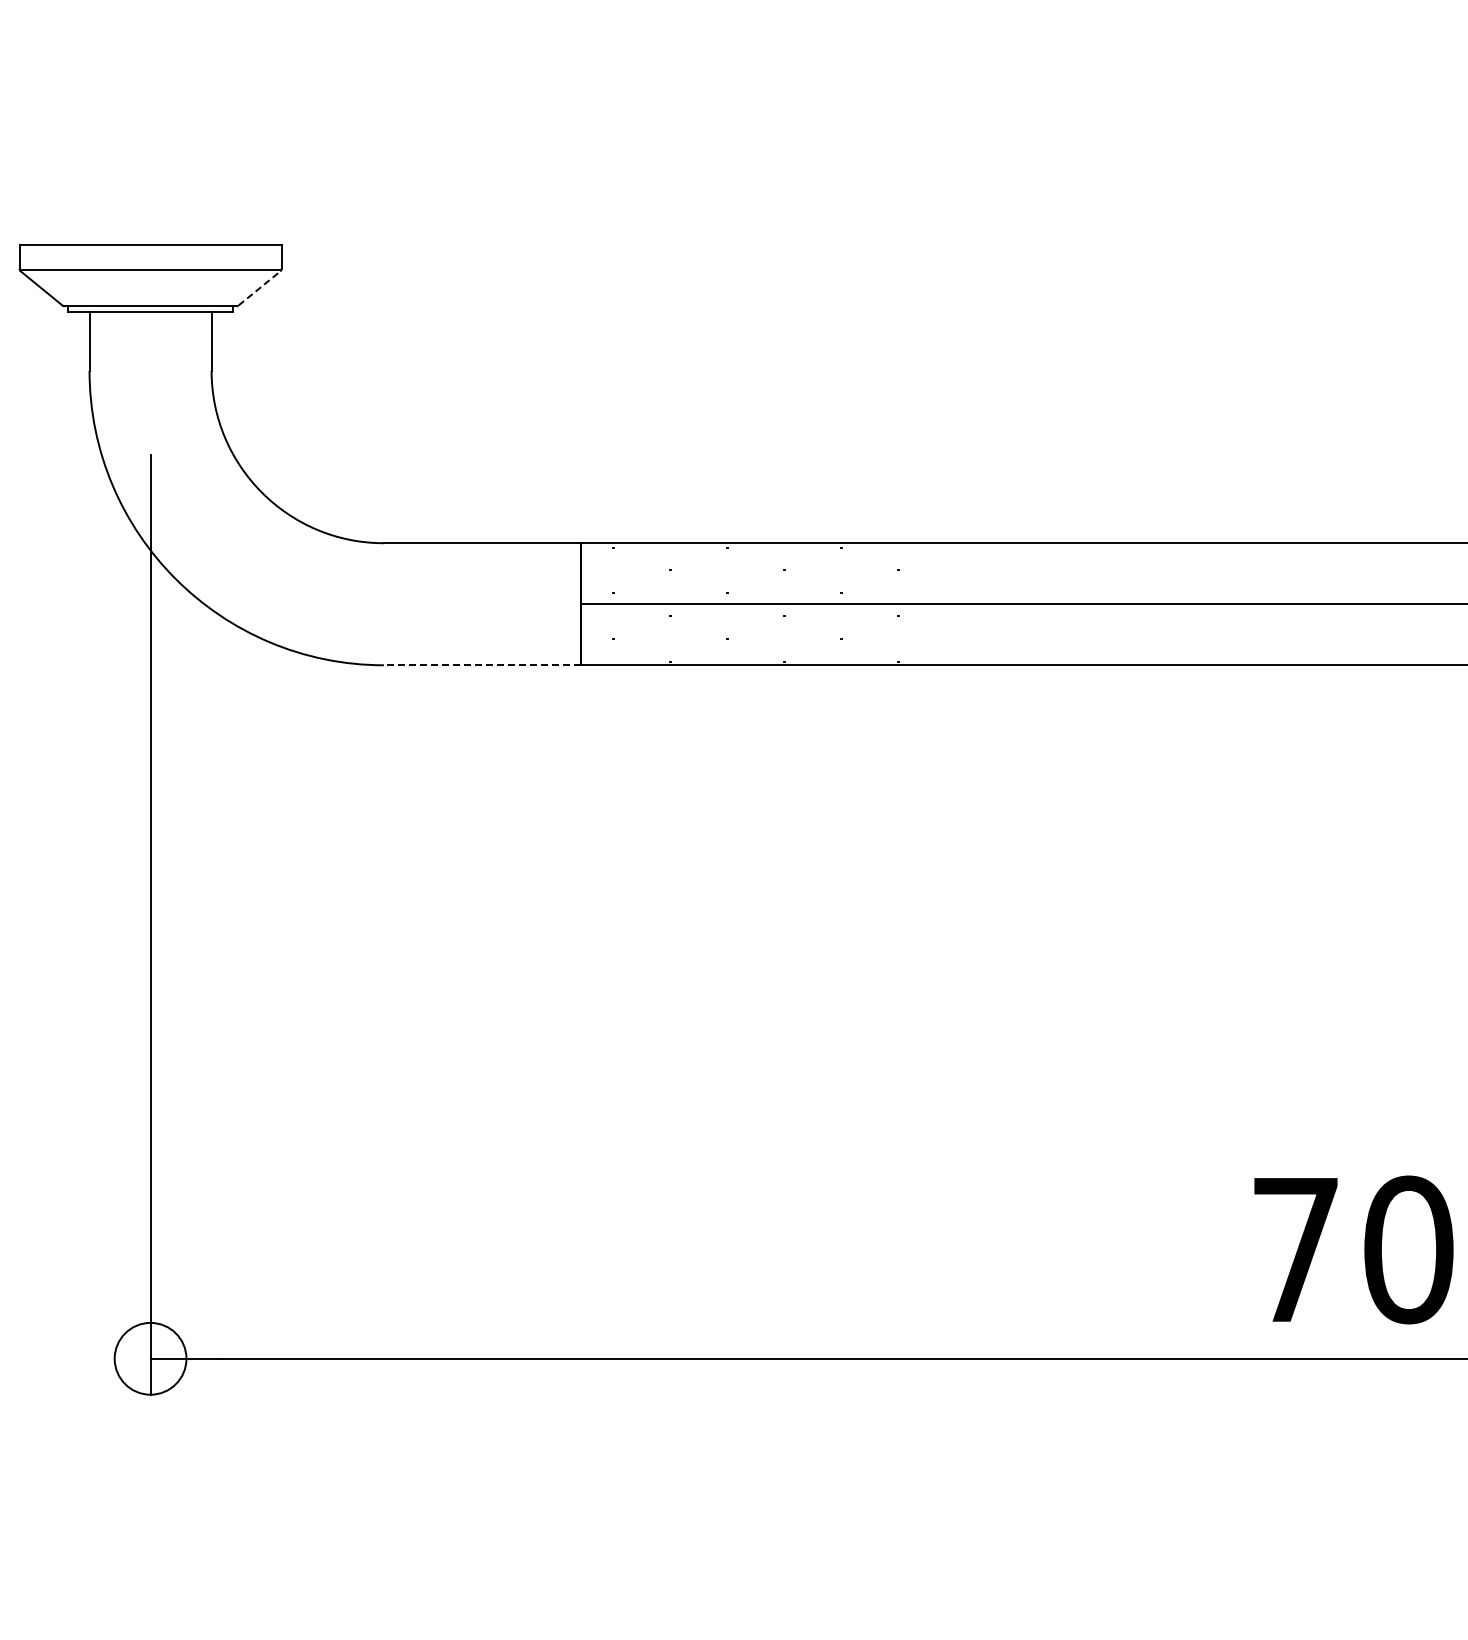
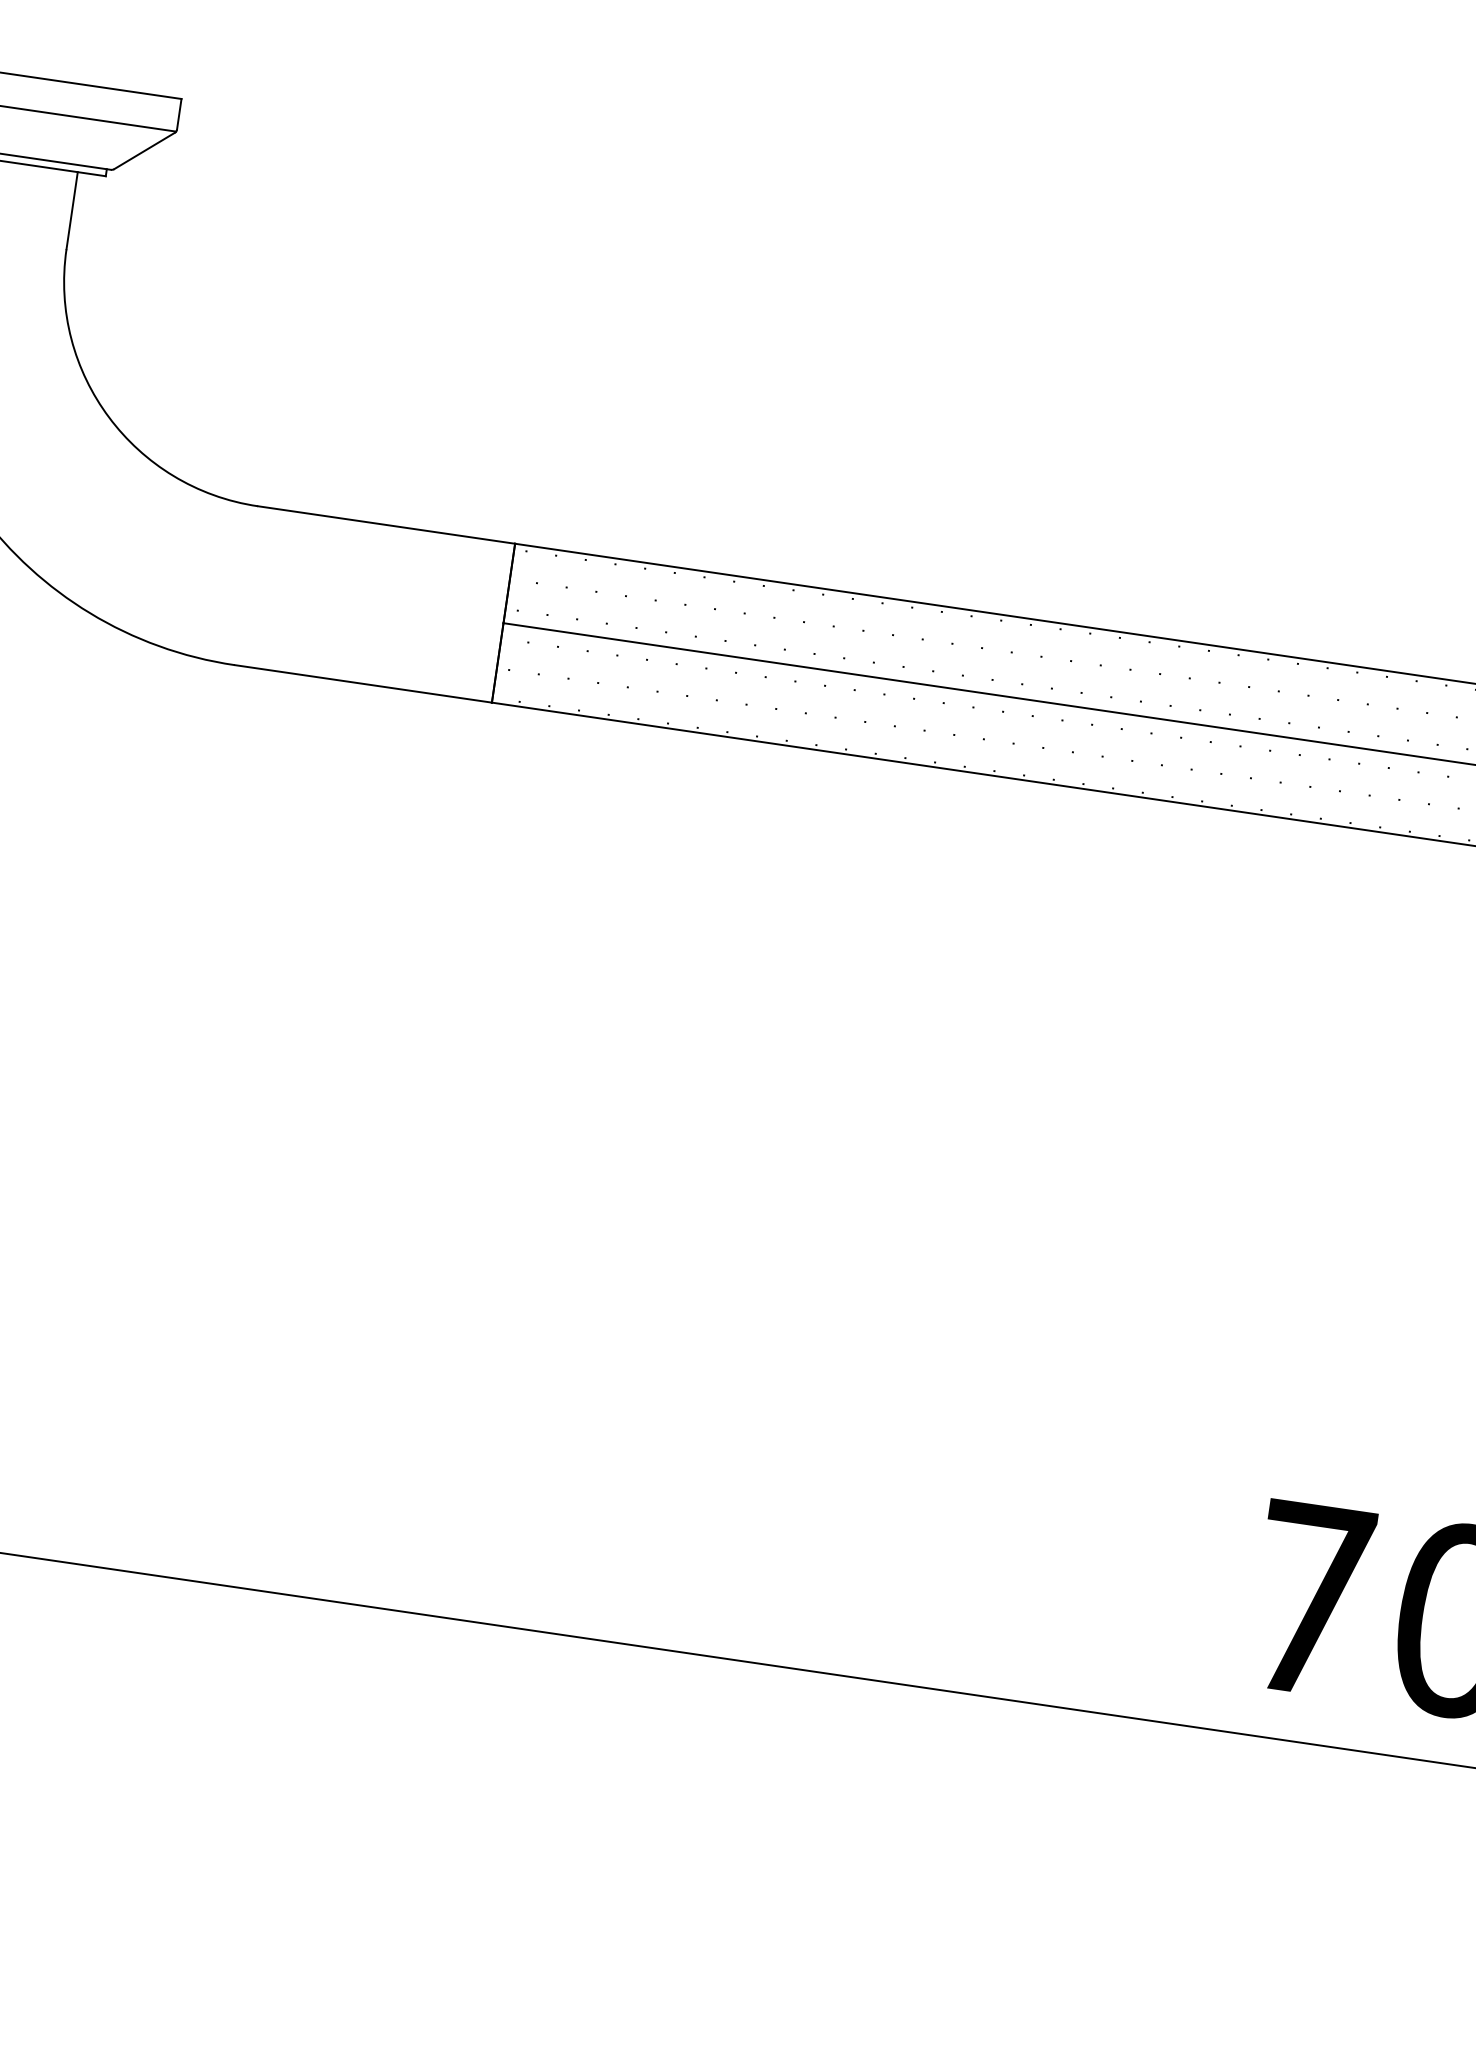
line: (259, 288) -> (144, 151), dashed -> solid
line: (482, 665) -> (363, 684), dashed -> solid

